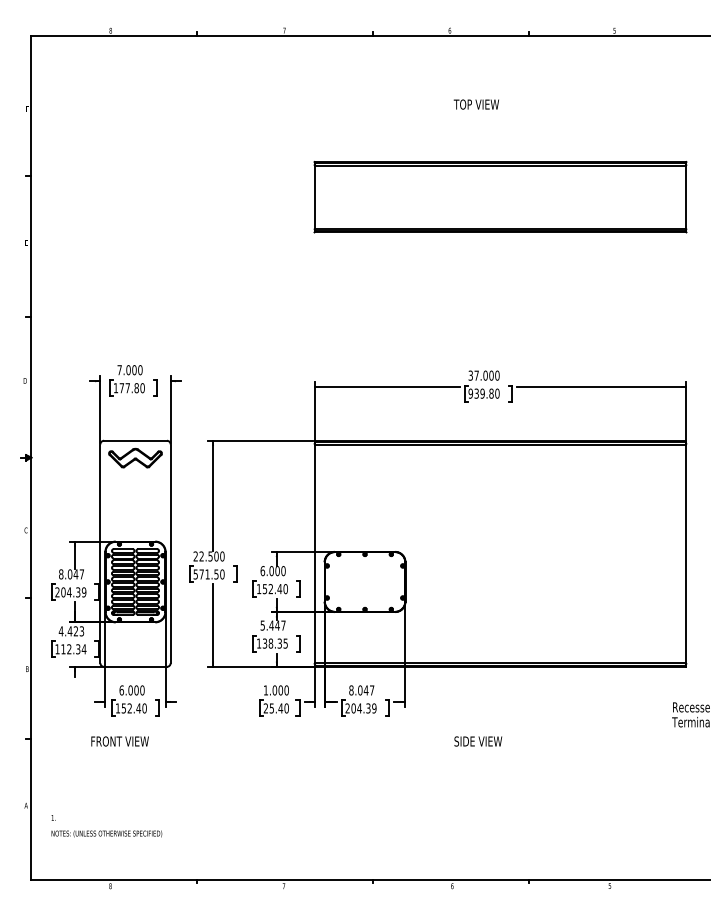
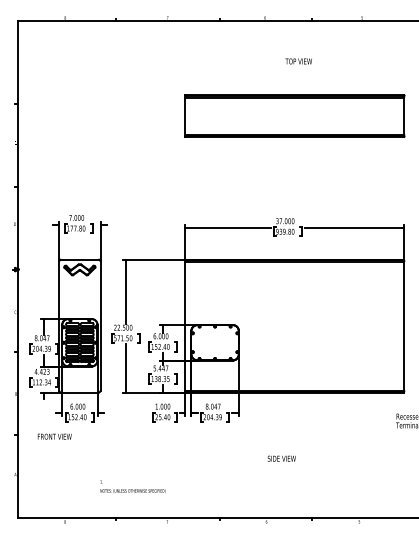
text: (476, 104) -> (298, 61), moved
text: (119, 741) -> (54, 436), moved
text: (477, 741) -> (281, 458), moved
text: (105, 825) -> (132, 486), moved

